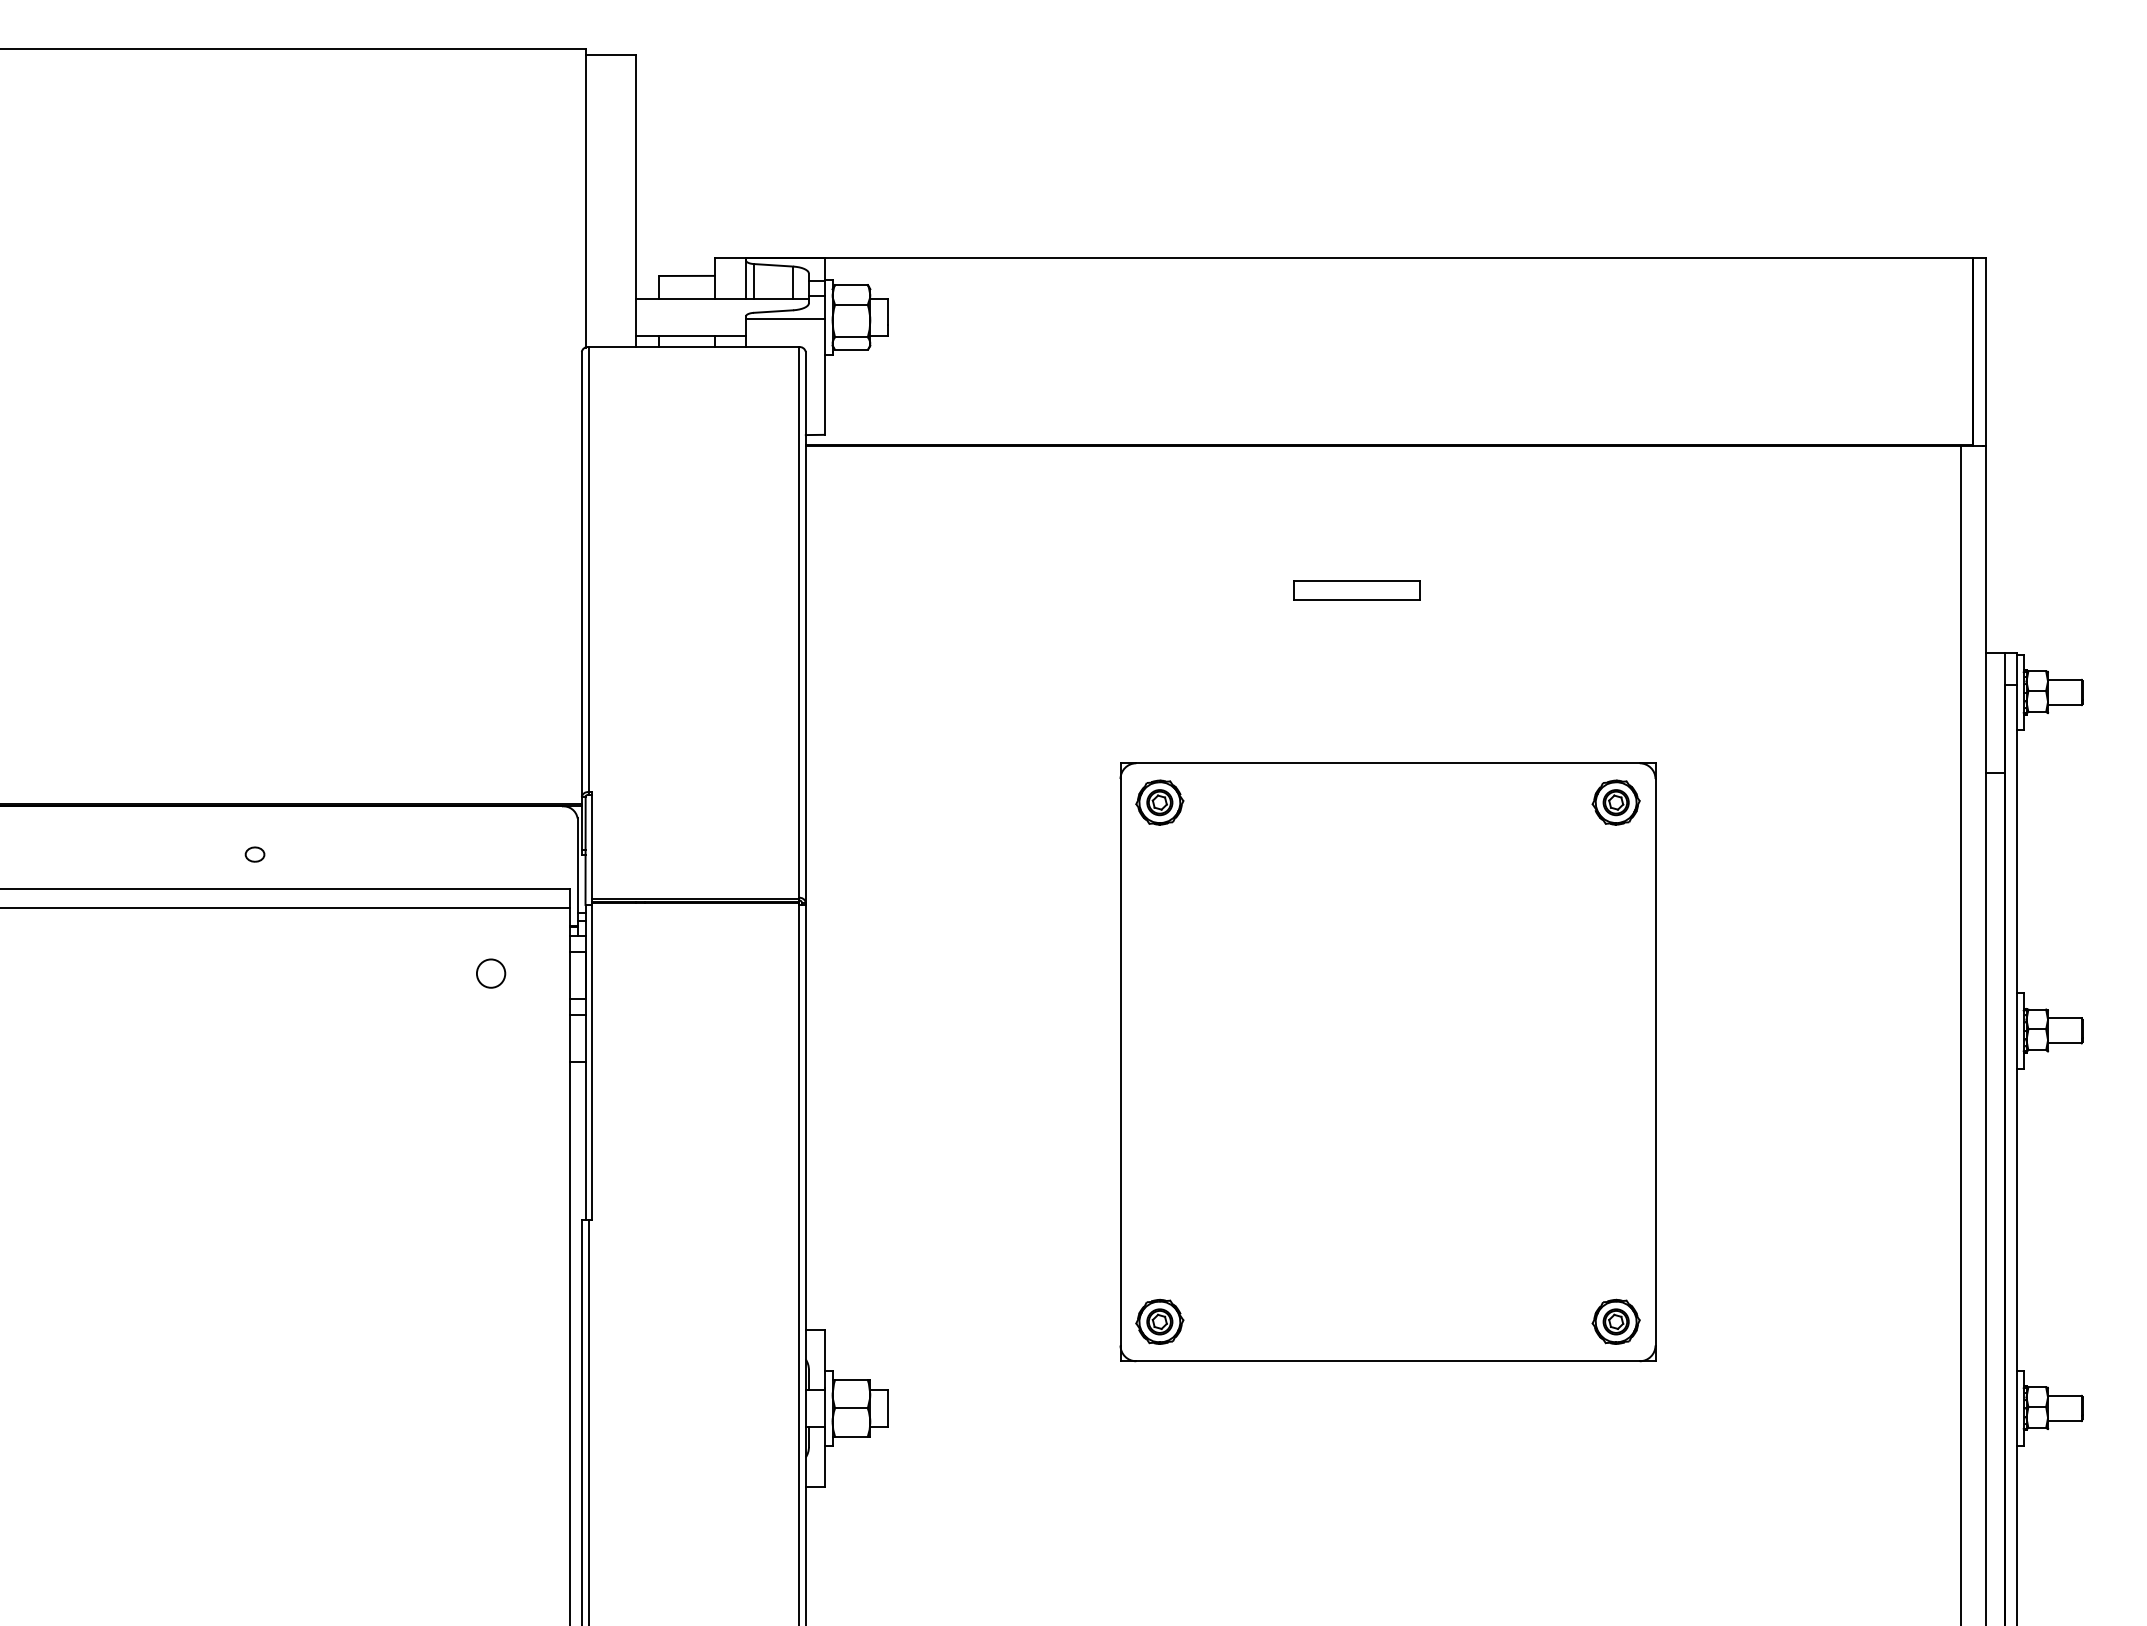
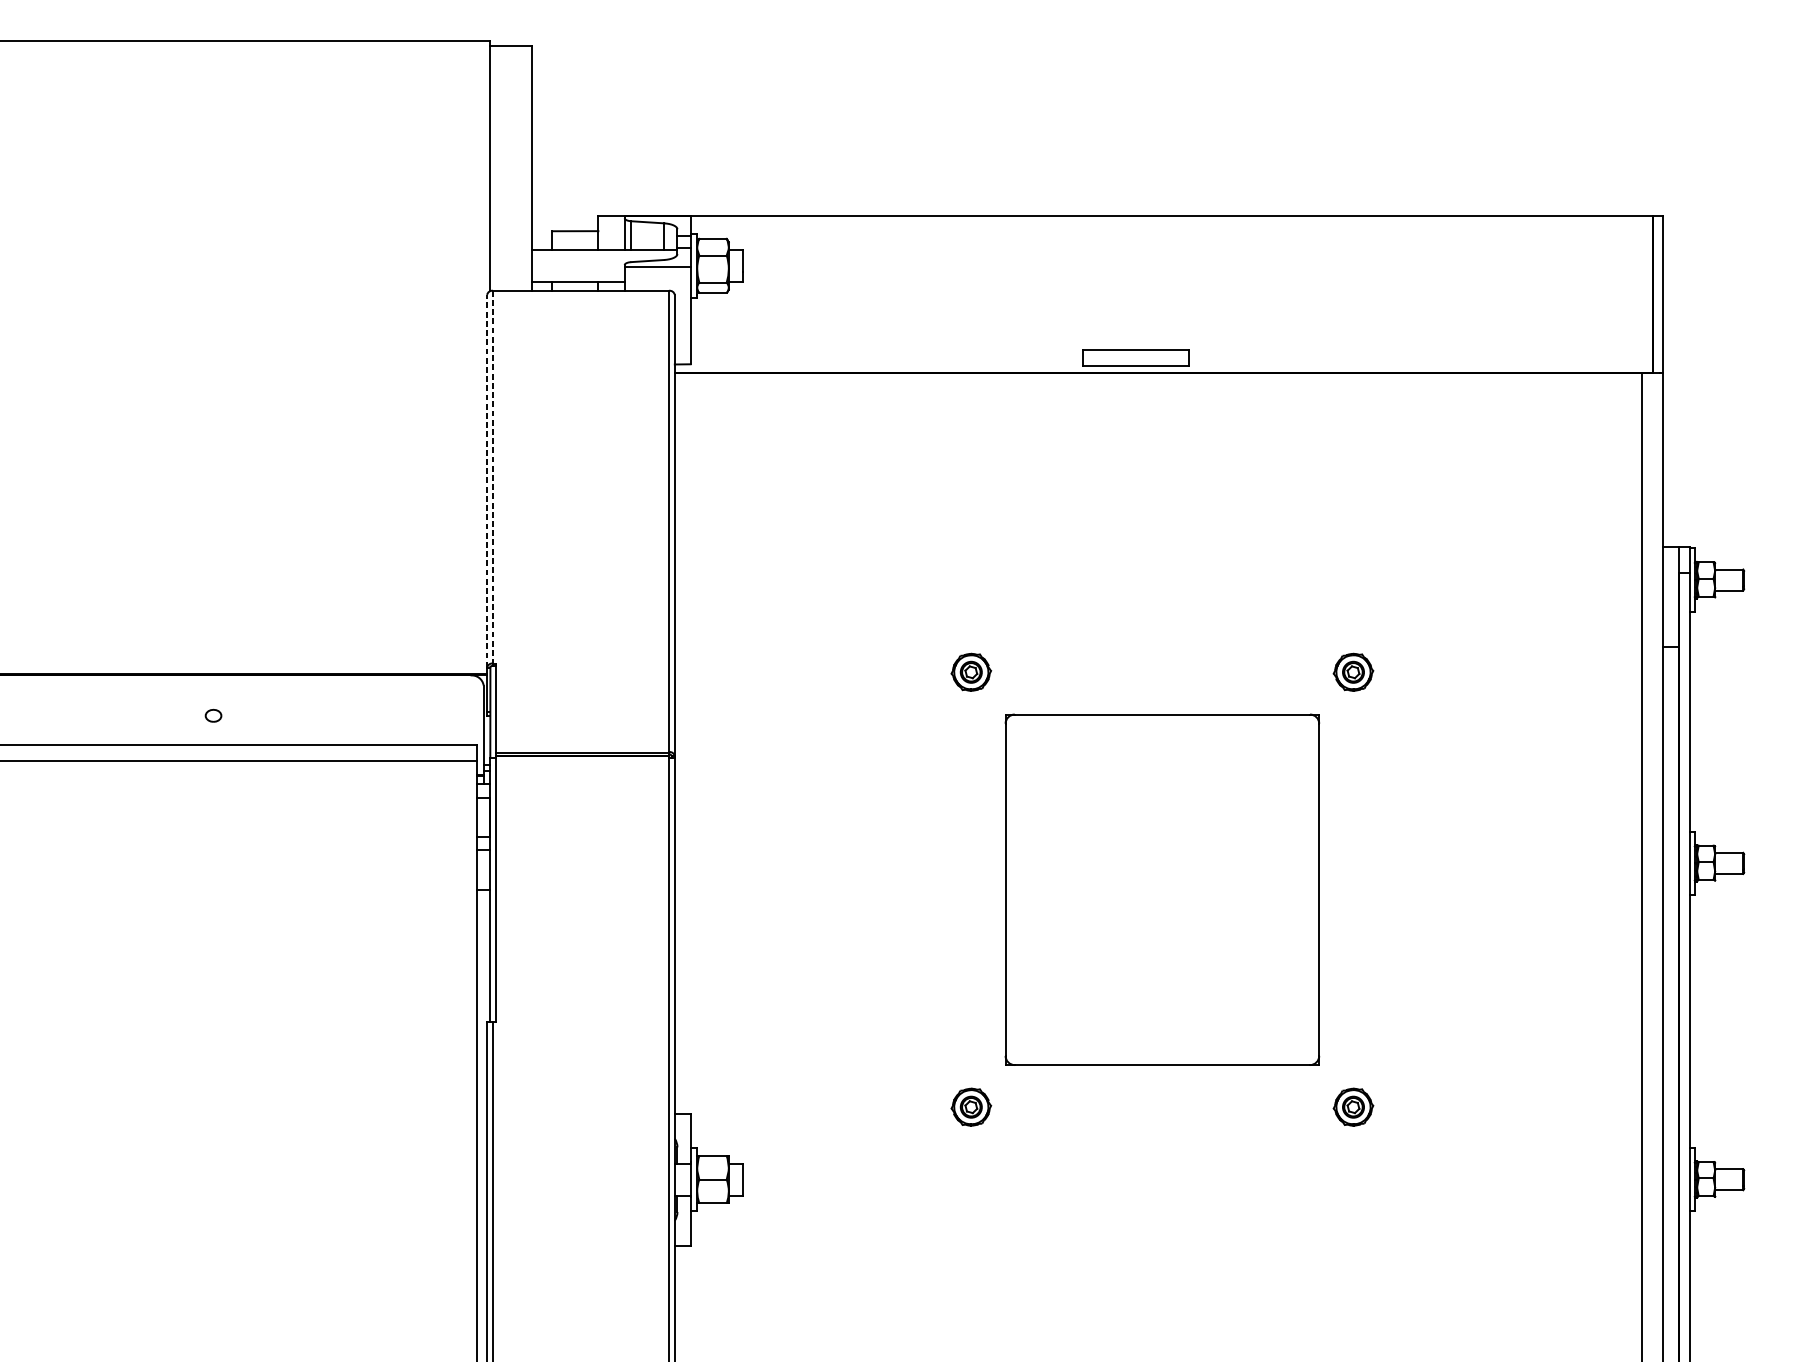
line: (588, 569) -> (492, 477), solid -> dashed
line: (581, 574) -> (486, 481), solid -> dashed
part: (1356, 590) -> (1136, 358), moved
circle: (491, 973) -> (411, 815), removed
part: (1387, 1062) -> (1161, 889), size x0.7

